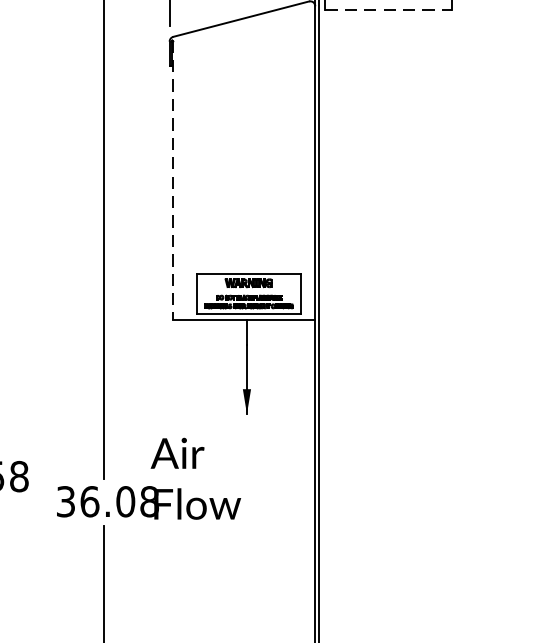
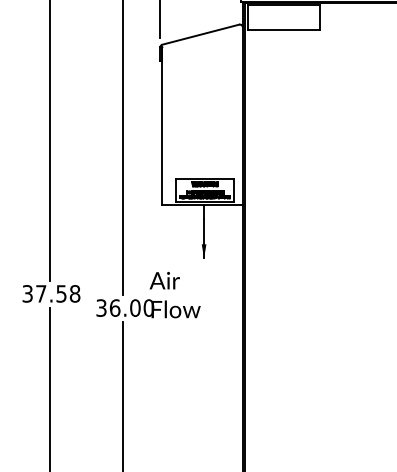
line: (388, 10) -> (284, 29), dashed -> solid
line: (171, 181) -> (161, 126), dashed -> solid
text: (148, 500) -> (148, 307), 36.08 -> 36.00

